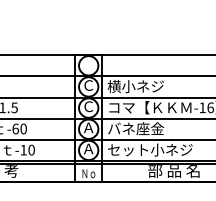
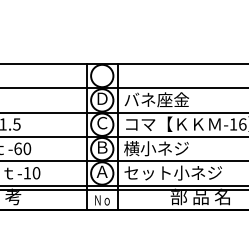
text: (88, 85) -> (102, 98), Ｃ -> Ｄ
text: (135, 86) -> (156, 99), 横小ネジ -> バネ座金
text: (88, 127) -> (101, 147), Ａ -> Ｂ
text: (135, 128) -> (156, 148), バネ座金 -> 横小ネジ

